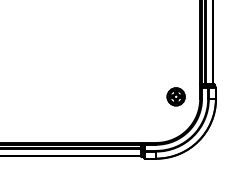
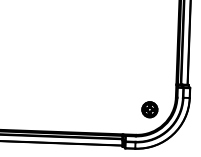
part: (175, 96) -> (149, 109), moved

